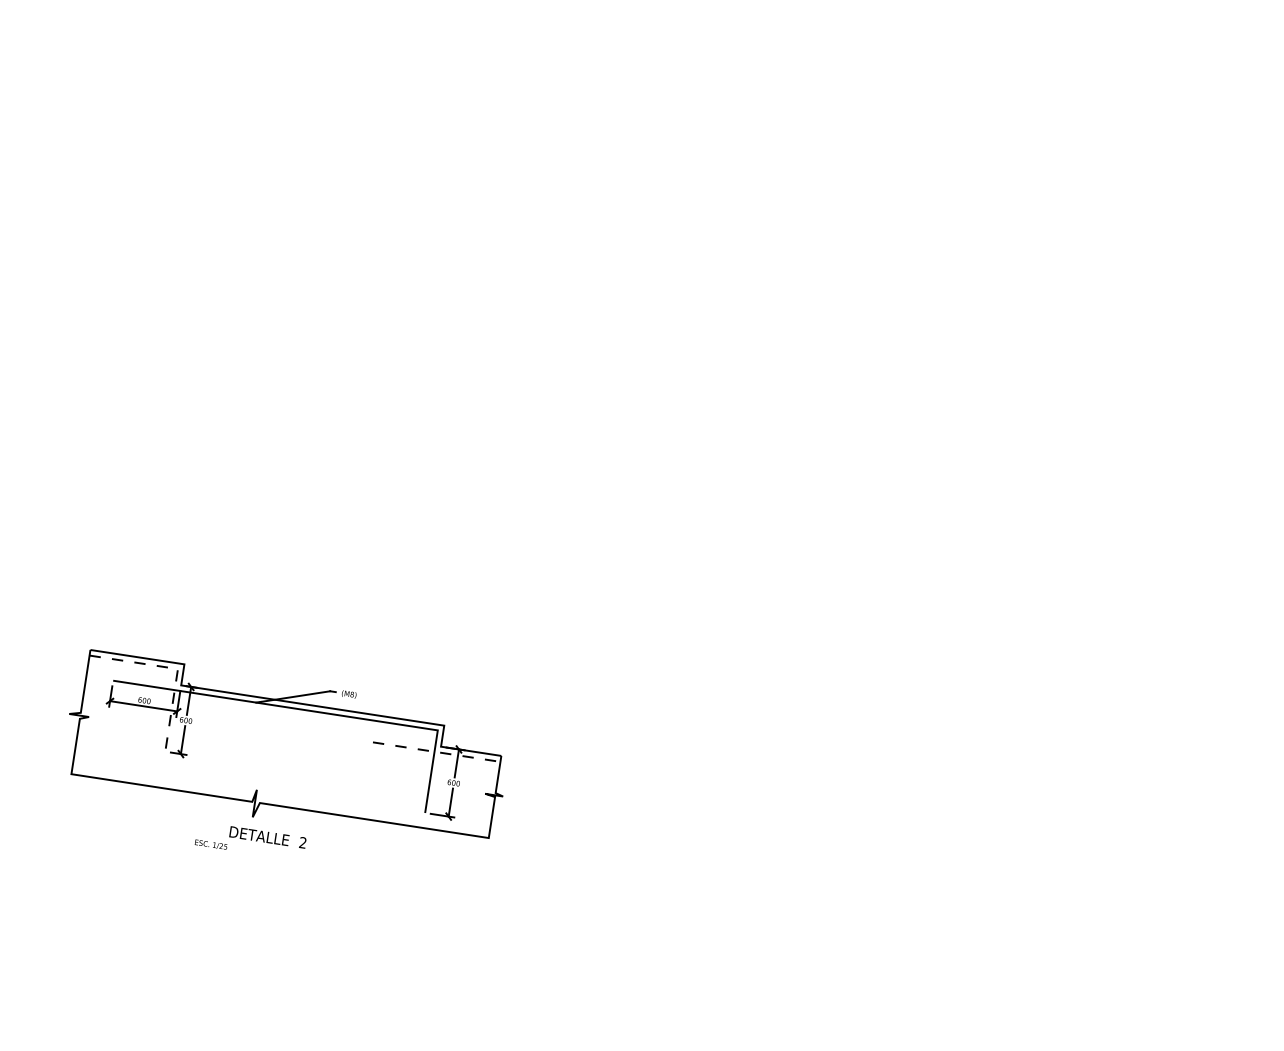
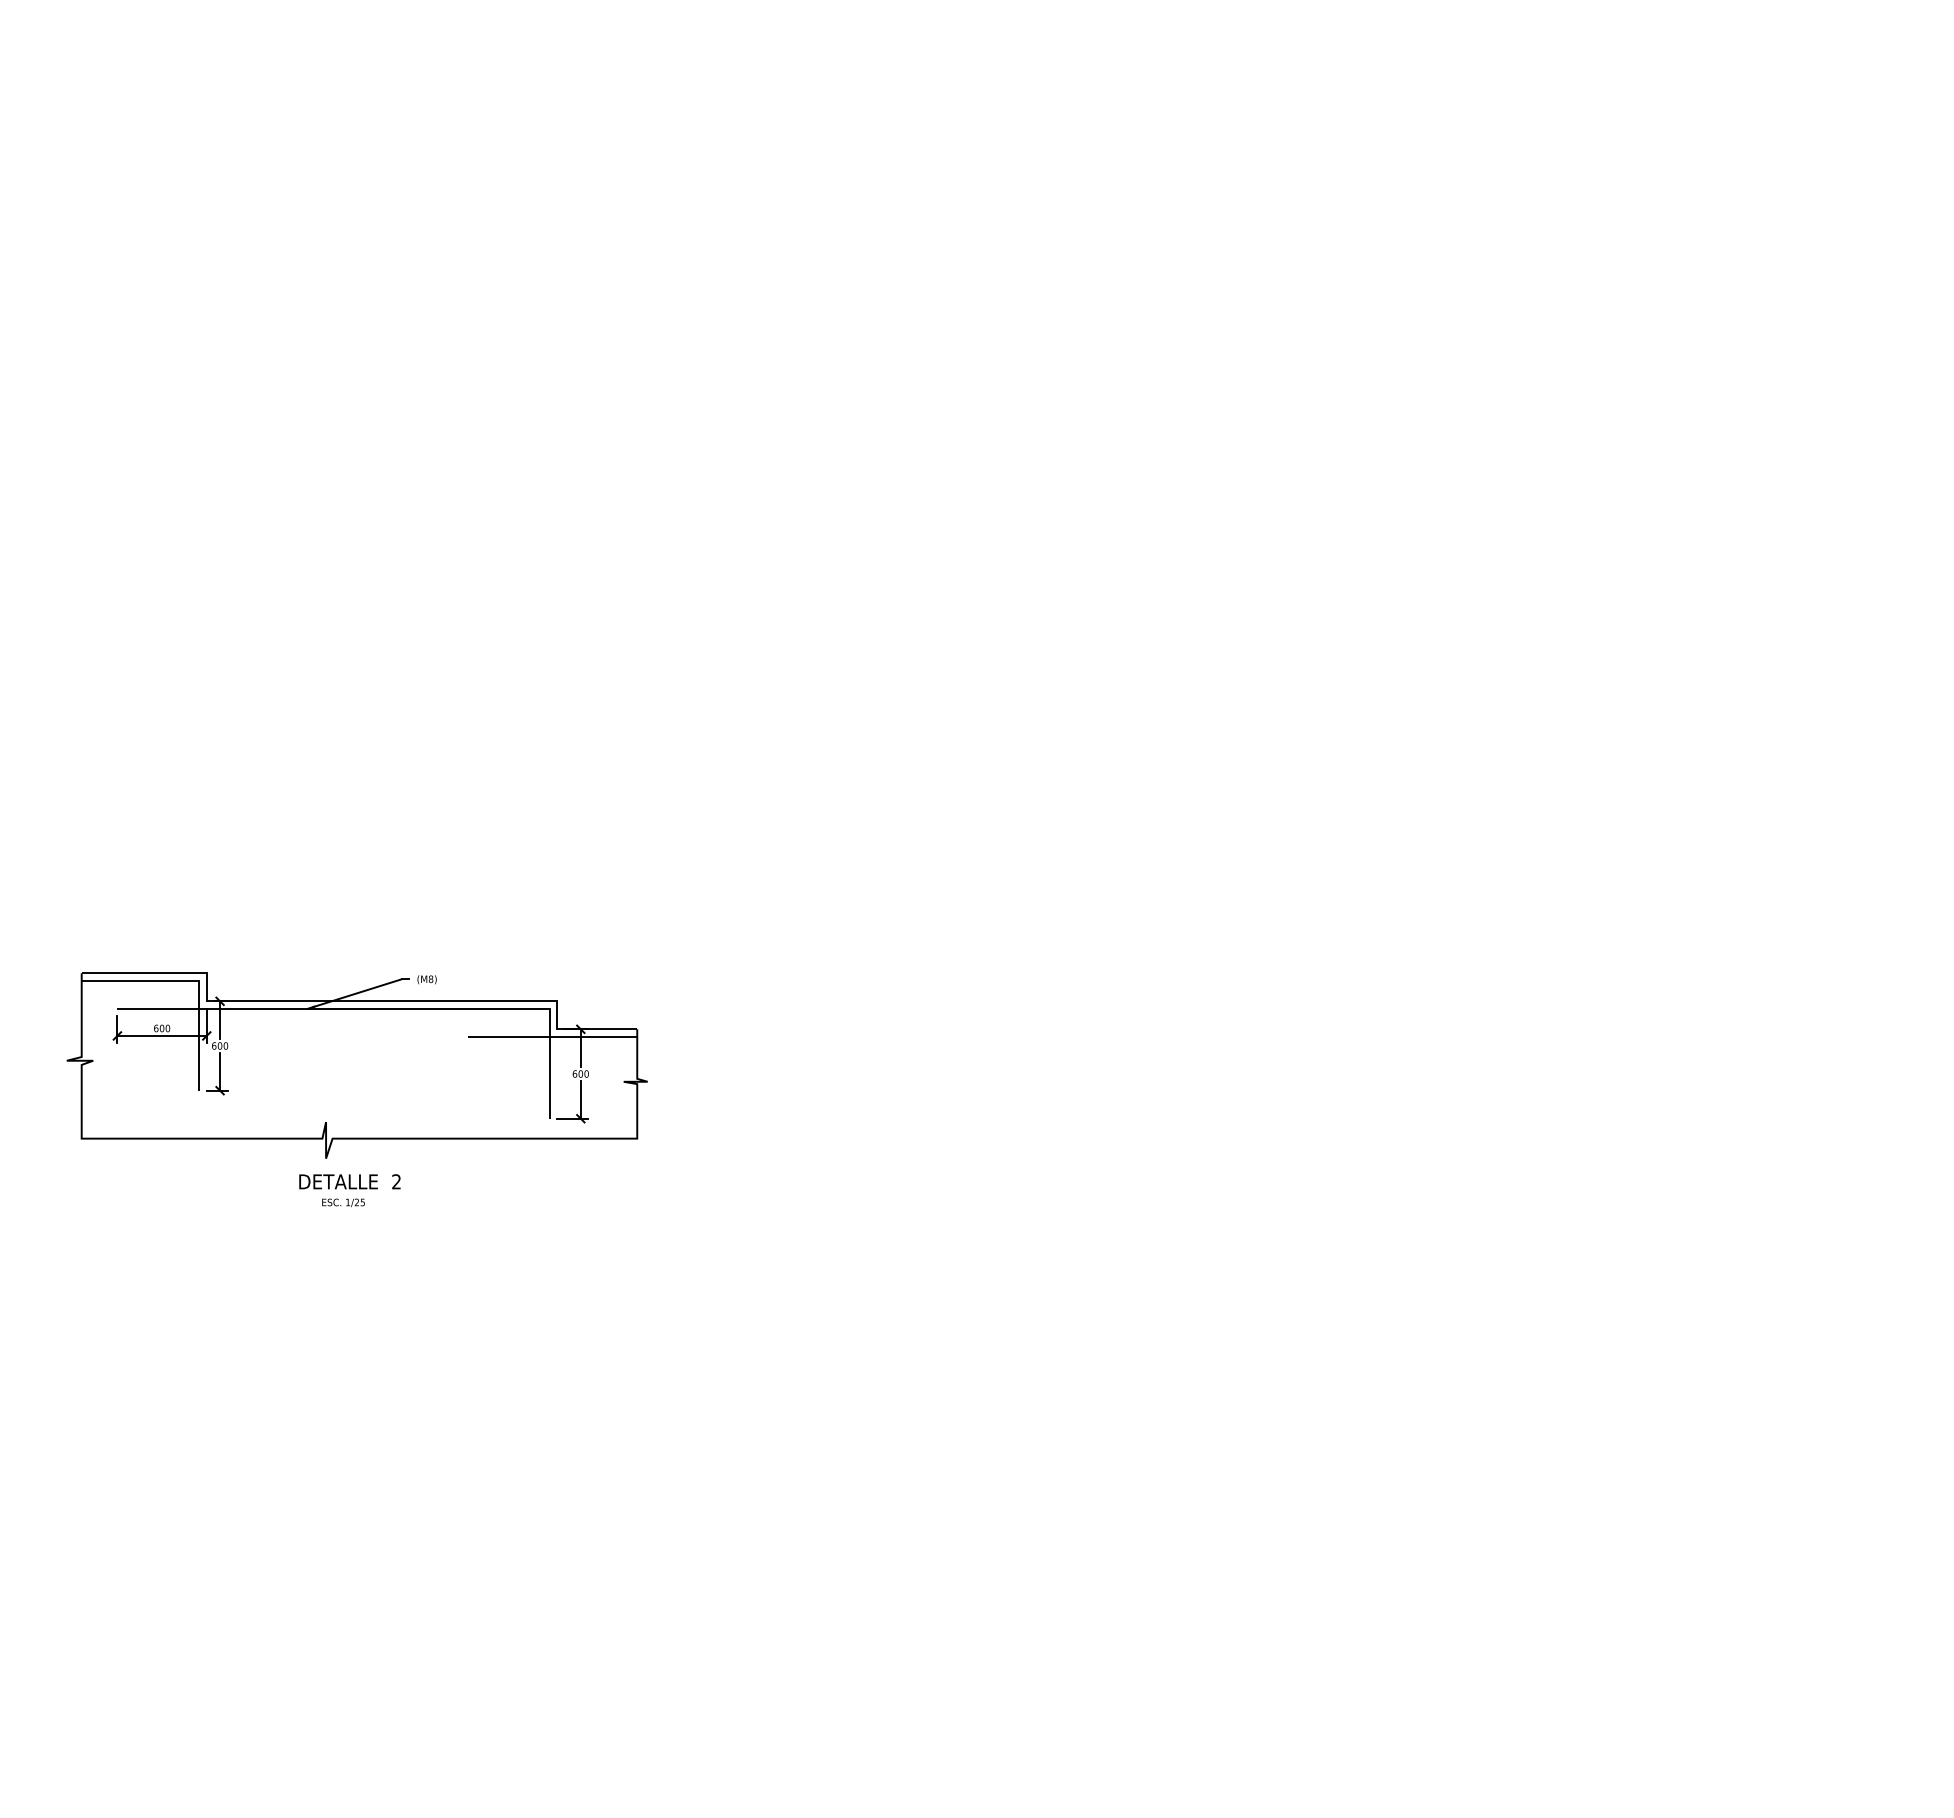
line: (175, 668) -> (196, 980), dashed -> solid
line: (436, 752) -> (552, 1037), dashed -> solid
text: (211, 844) -> (343, 1202), moved

